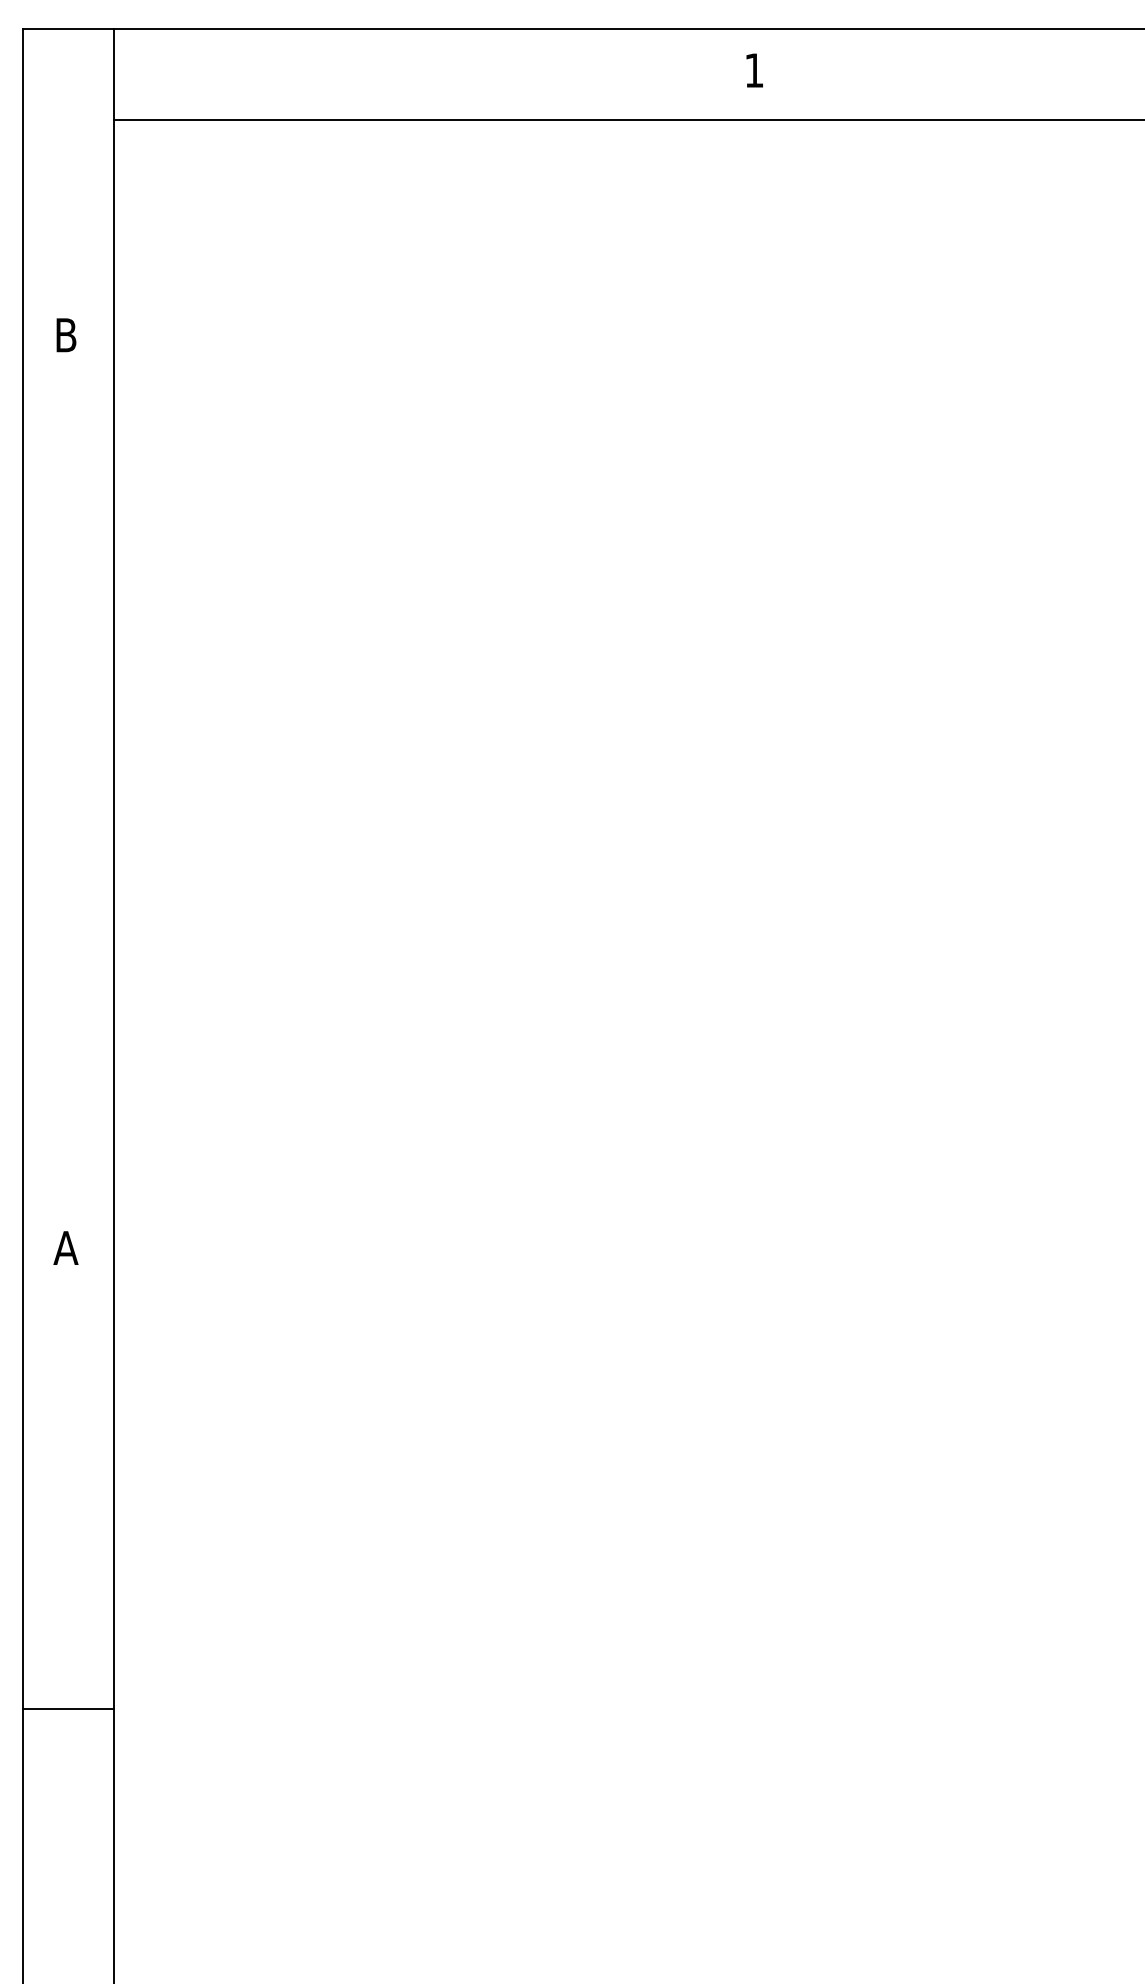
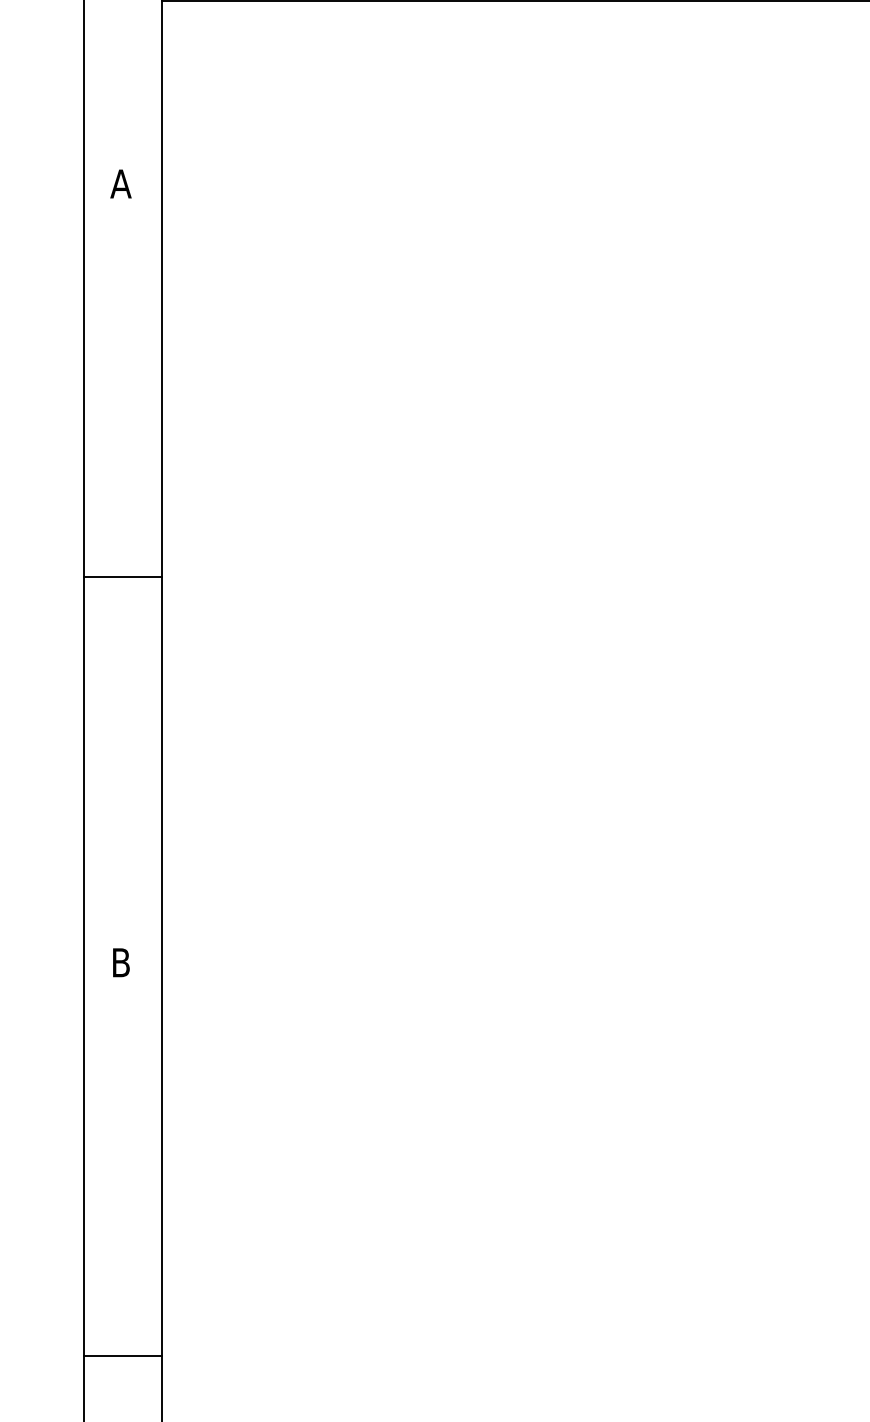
text: (65, 335) -> (120, 184), B -> A
line: (67, 795) -> (122, 576), added
text: (65, 1247) -> (120, 962), A -> B

